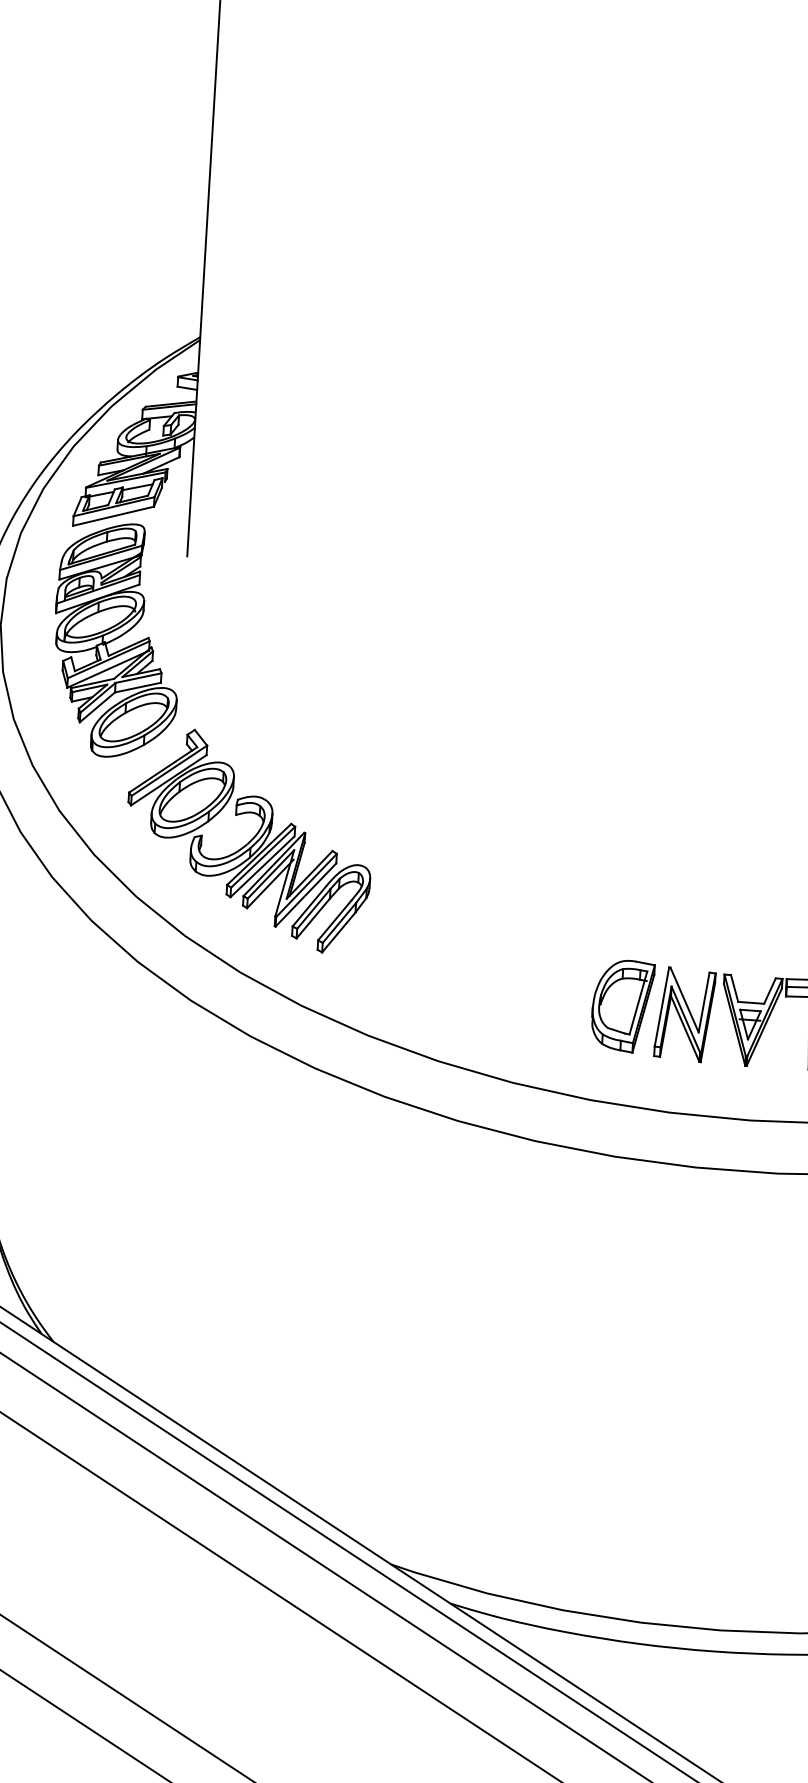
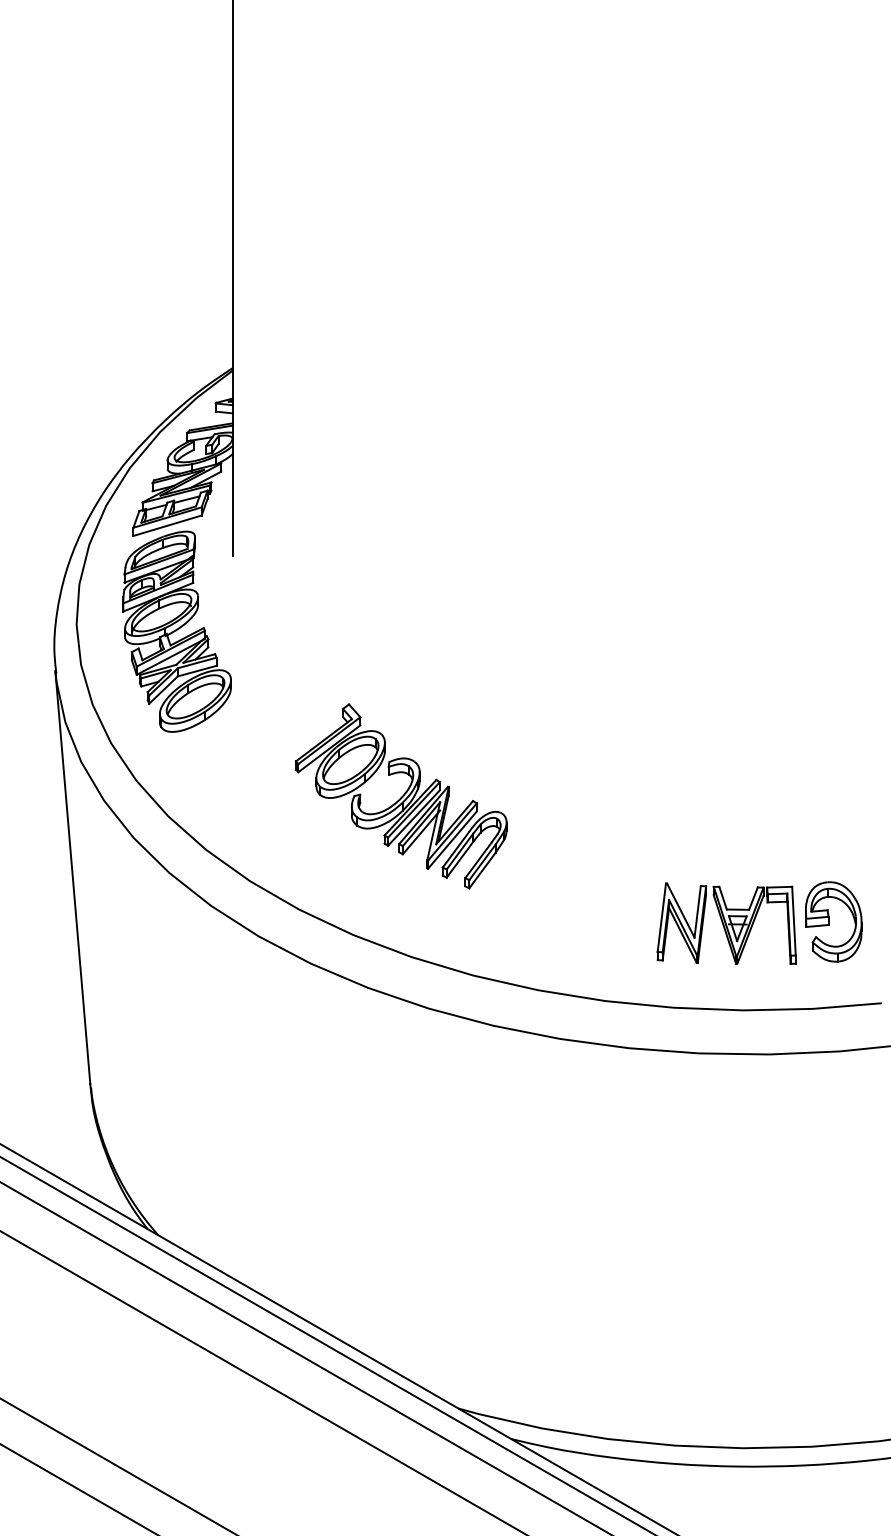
part: (248, 840) -> (400, 796), moved
part: (621, 1006) -> (627, 919), removed

